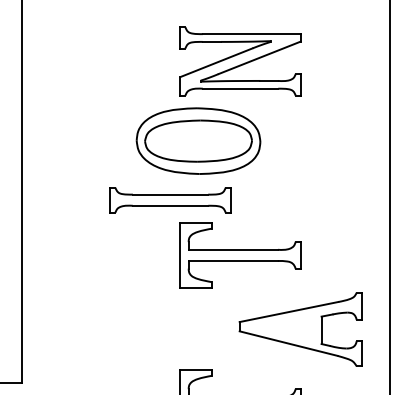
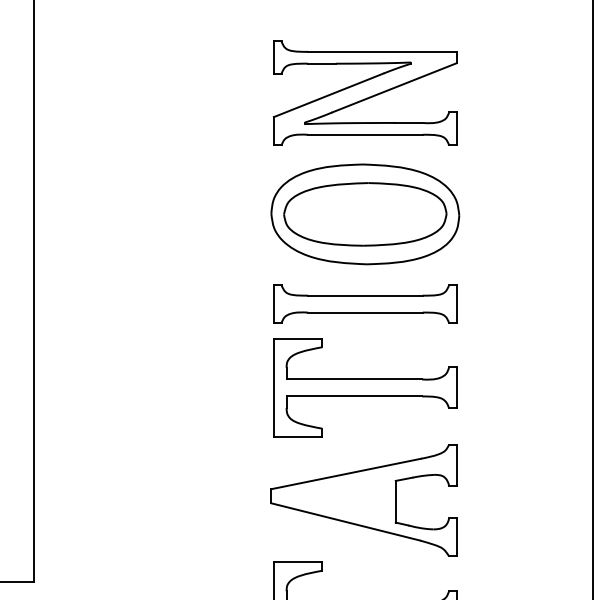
part: (198, 140) -> (365, 213), moved
part: (170, 200) -> (365, 304), moved
part: (300, 329) -> (363, 500), moved

